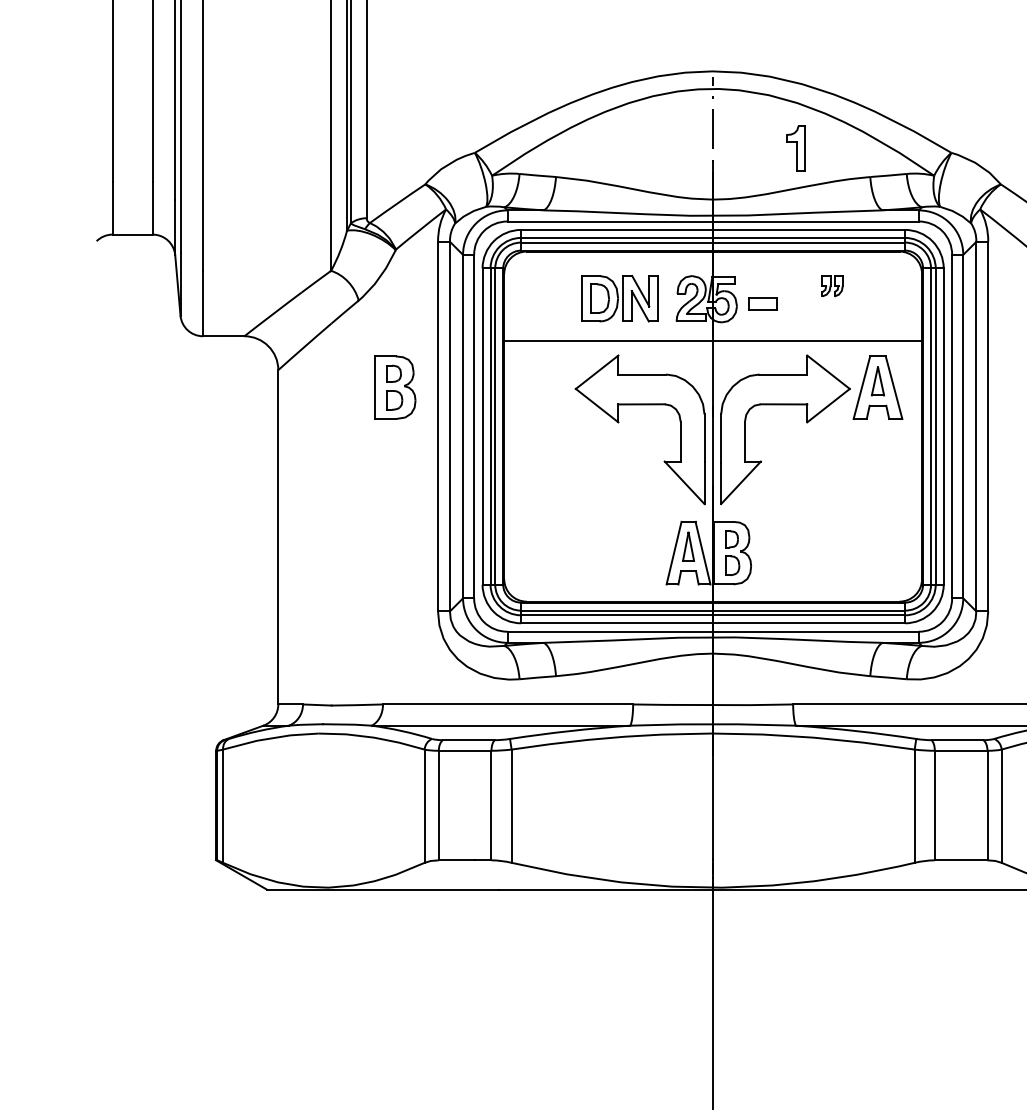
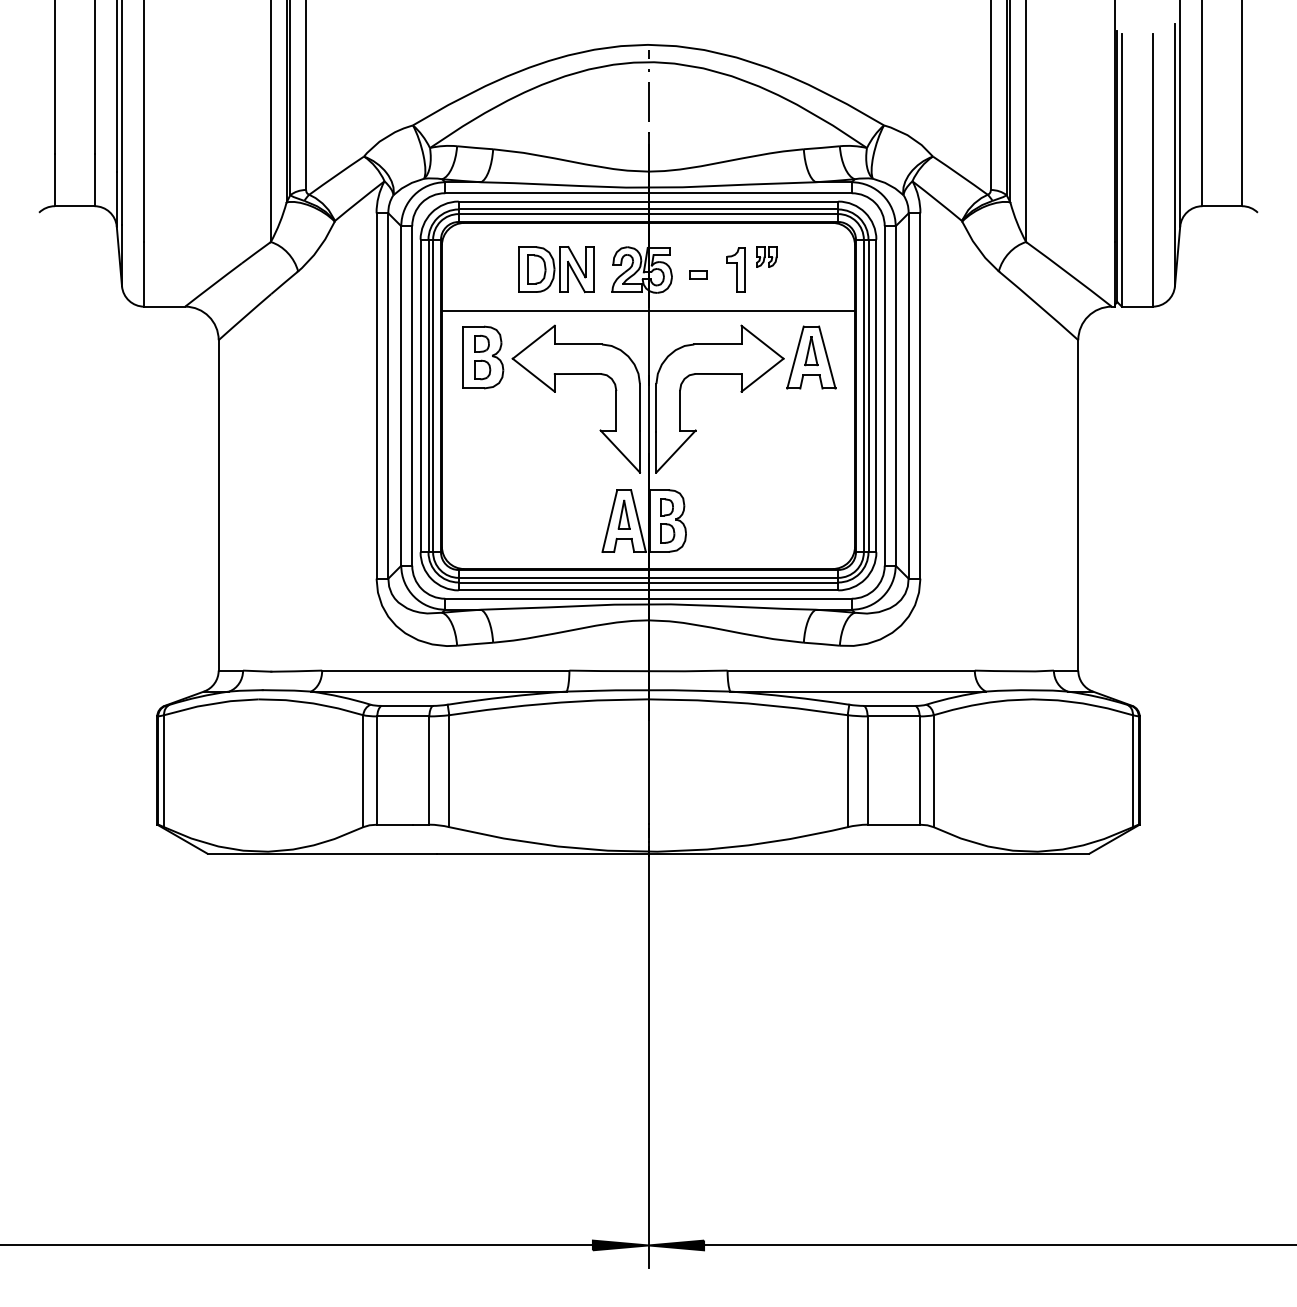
part: (795, 147) -> (735, 269), moved
part: (763, 303) -> (698, 274), size x0.62
part: (395, 387) -> (483, 357), moved

